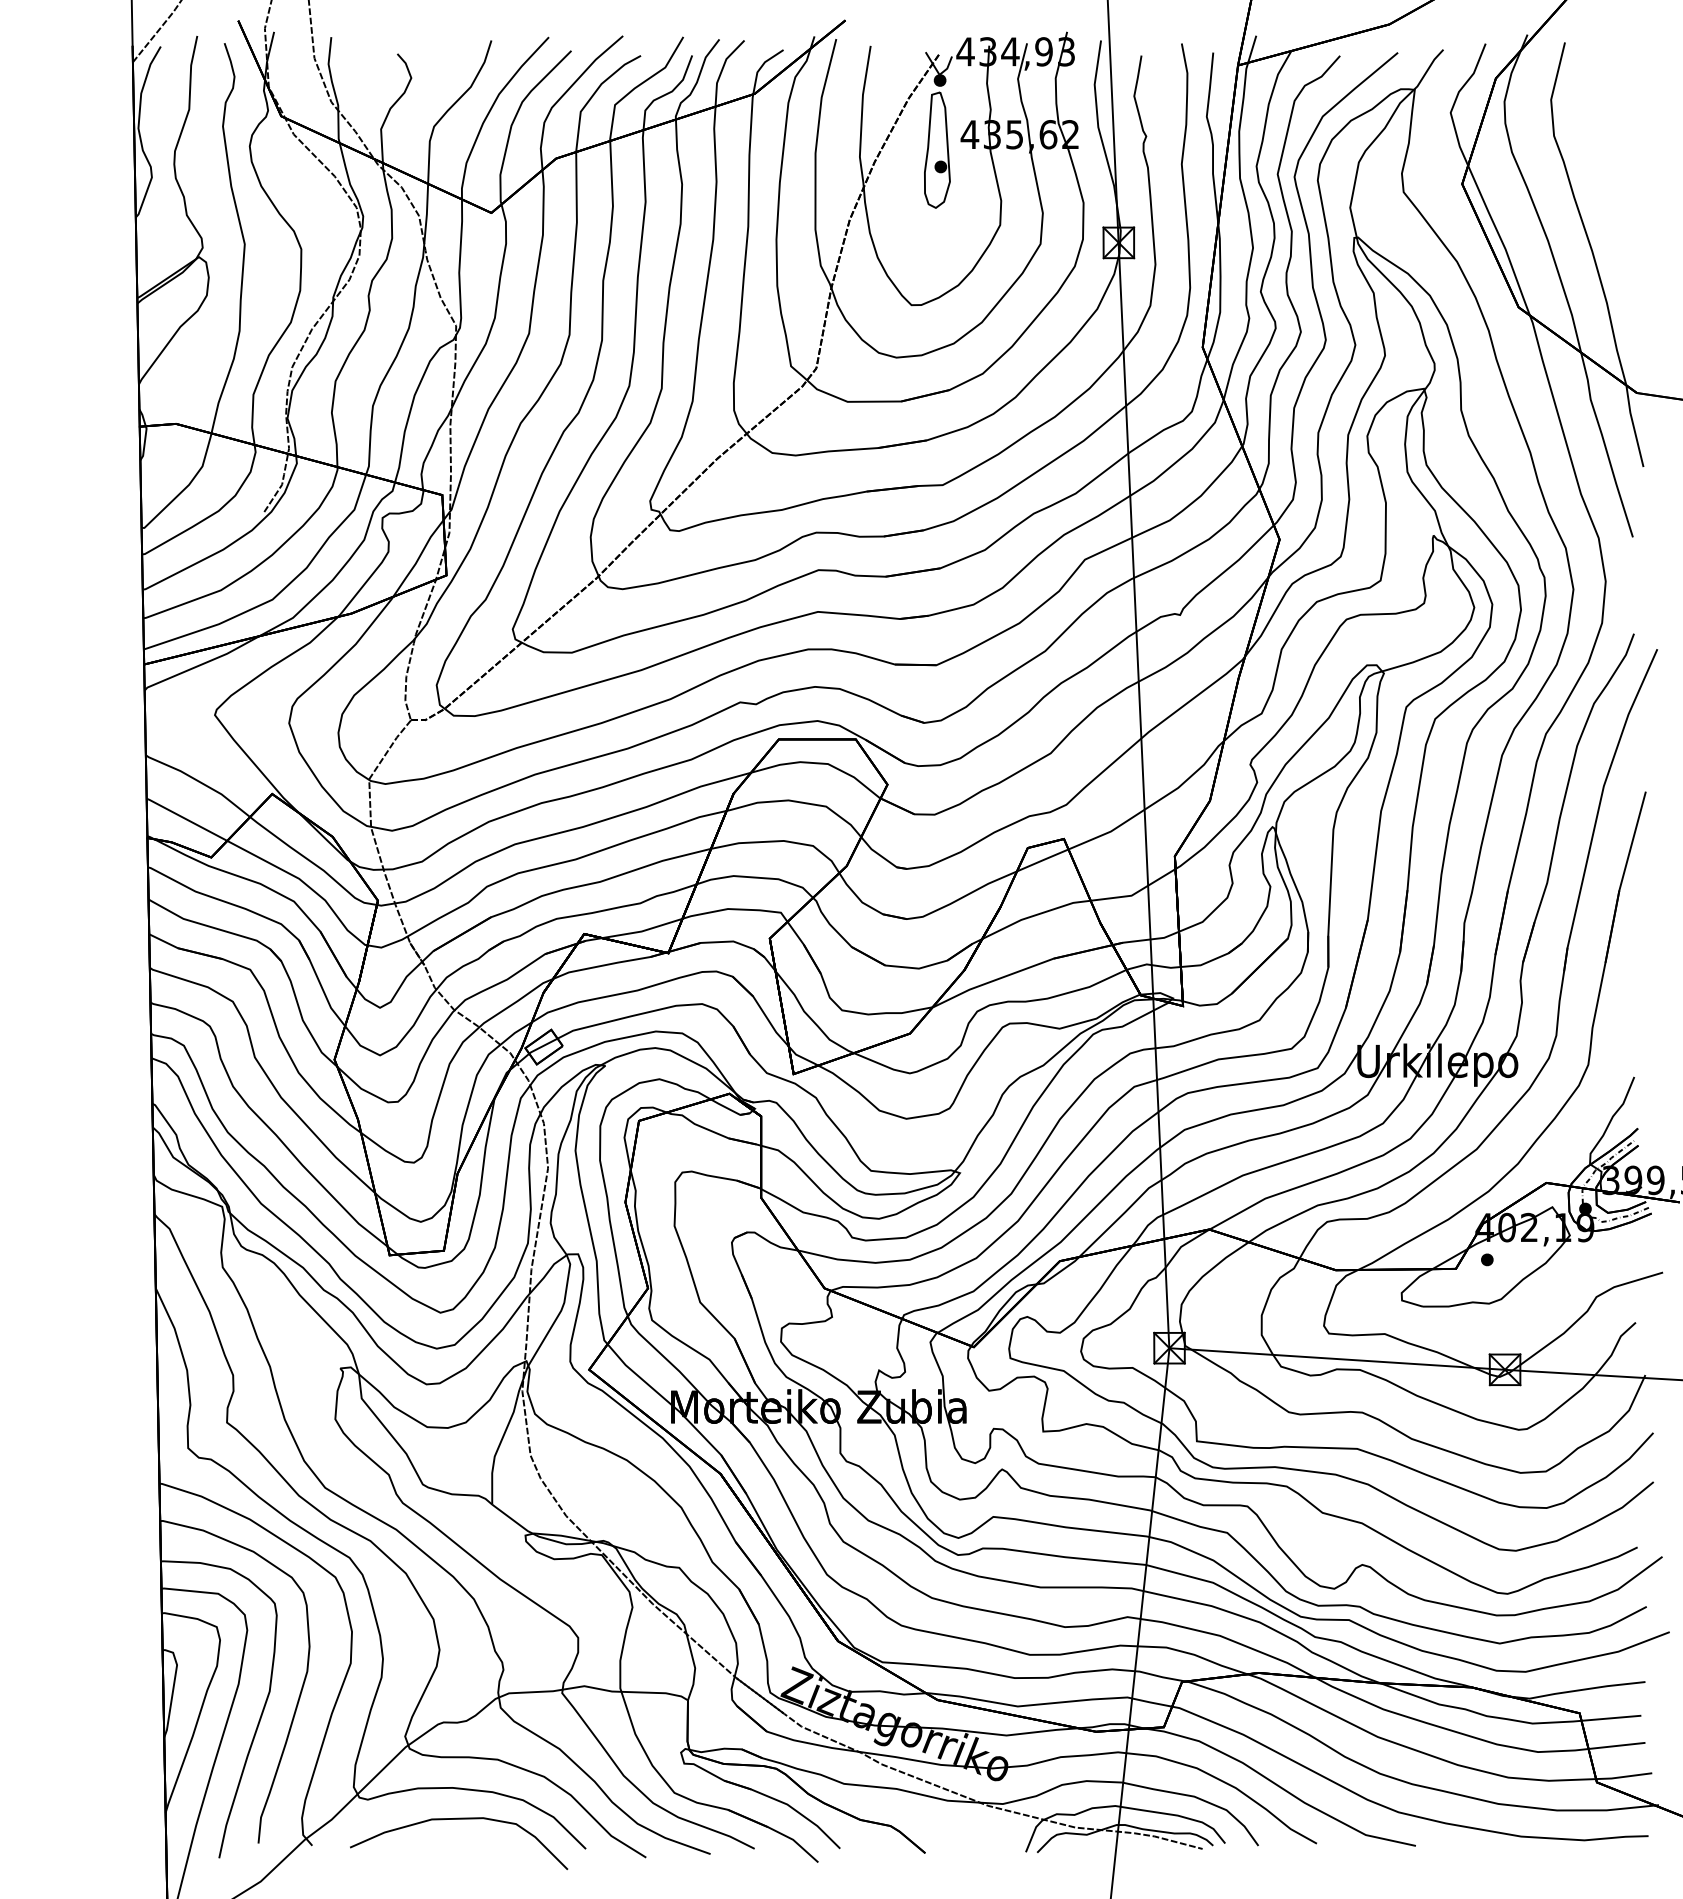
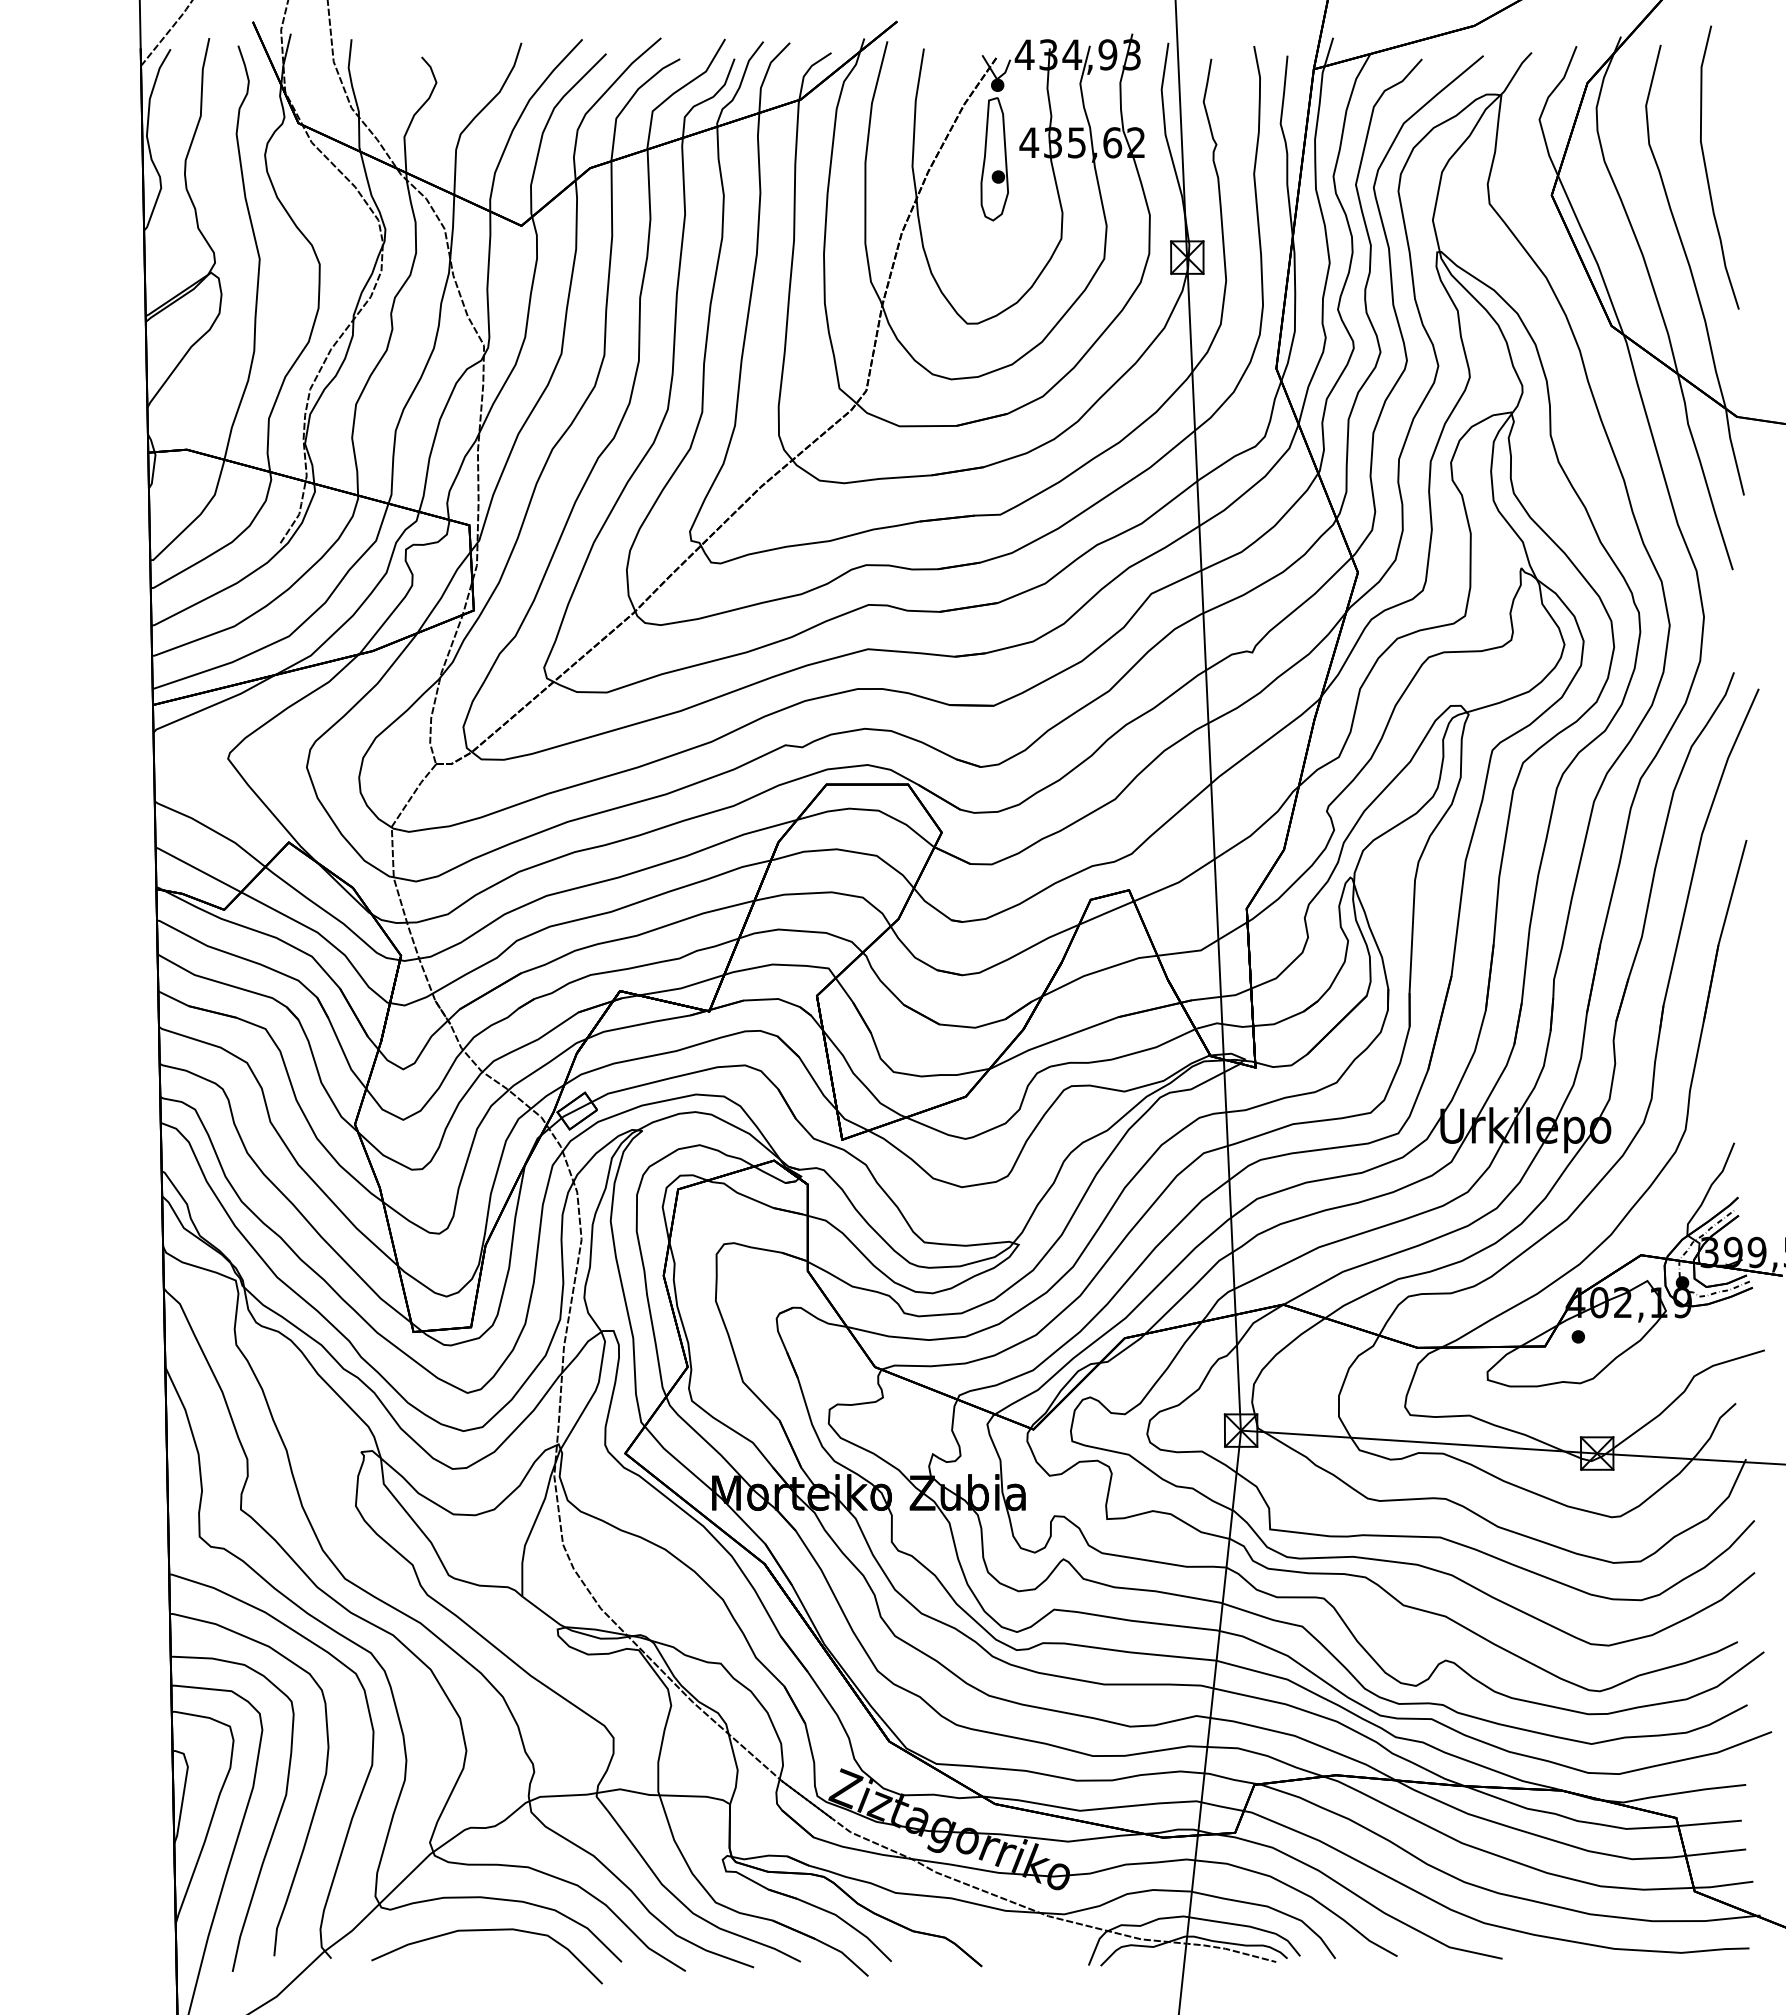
curve: (1609, 161) -> (1707, 171), added

